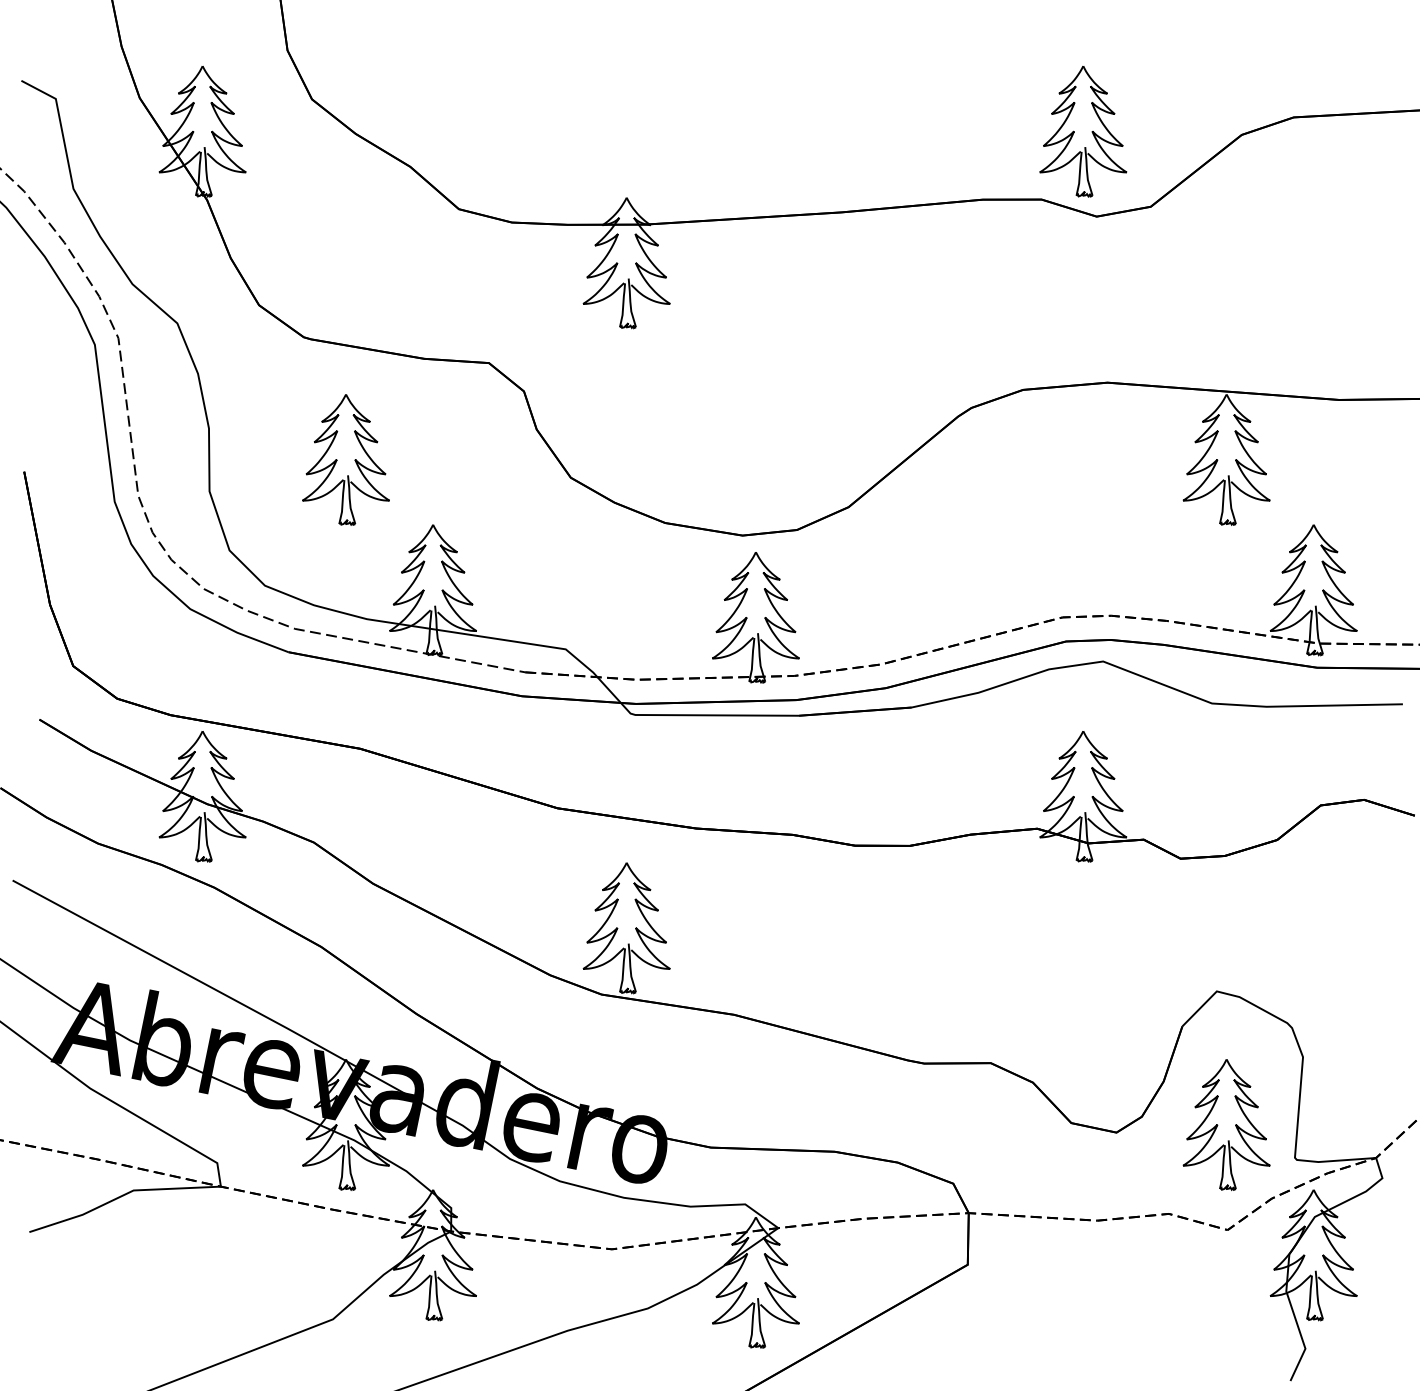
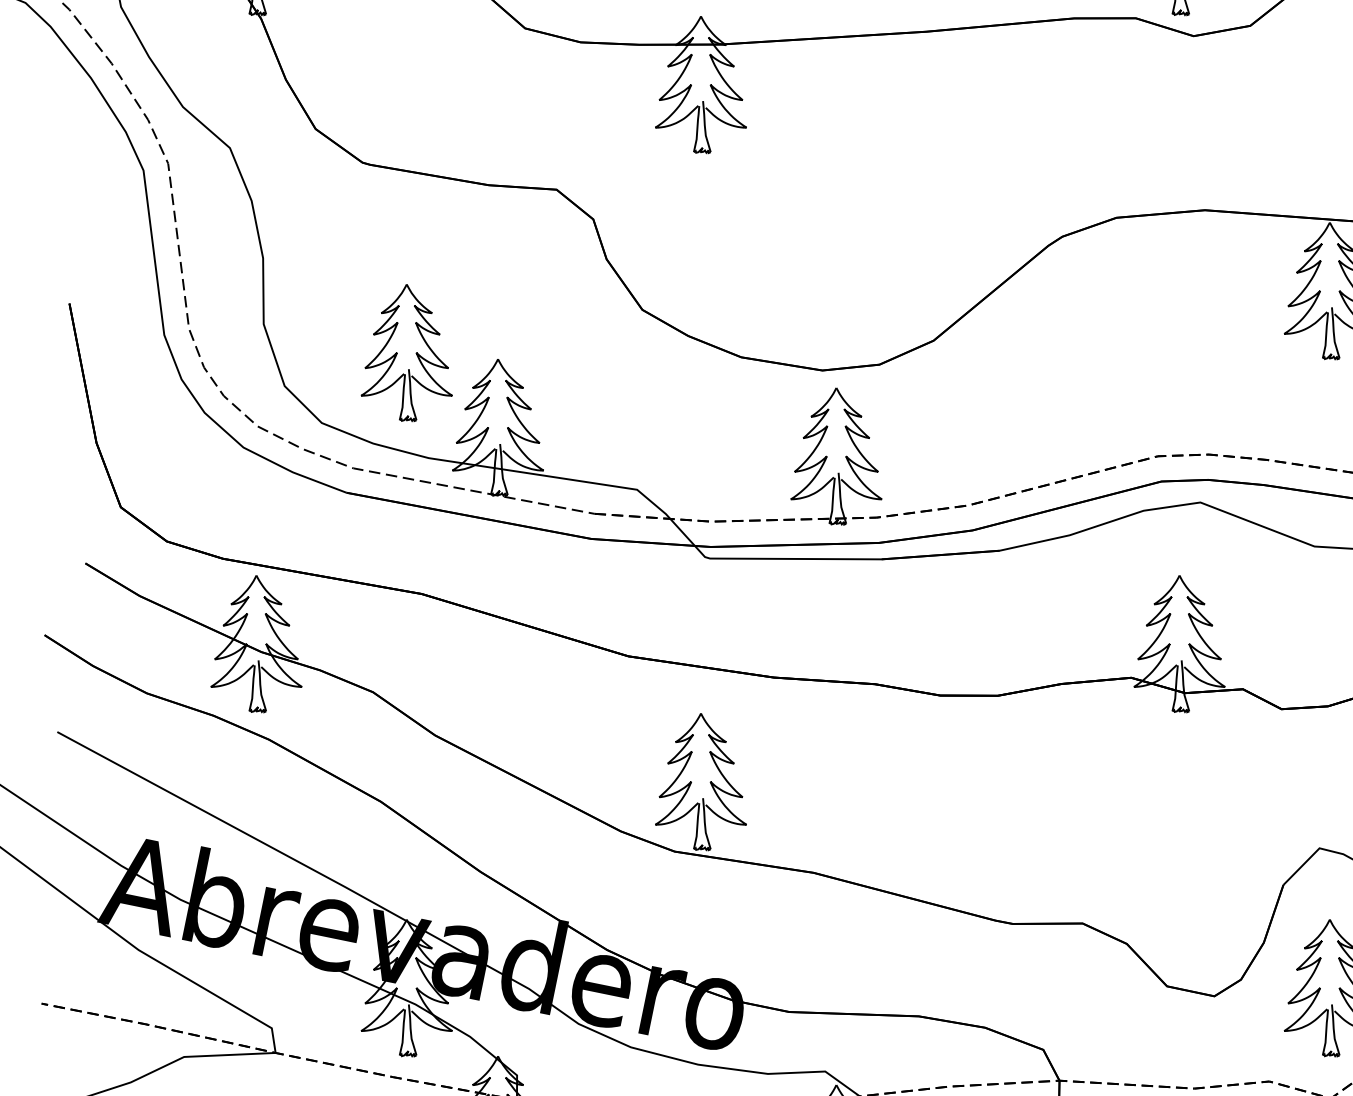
part: (345, 459) -> (406, 352), moved

